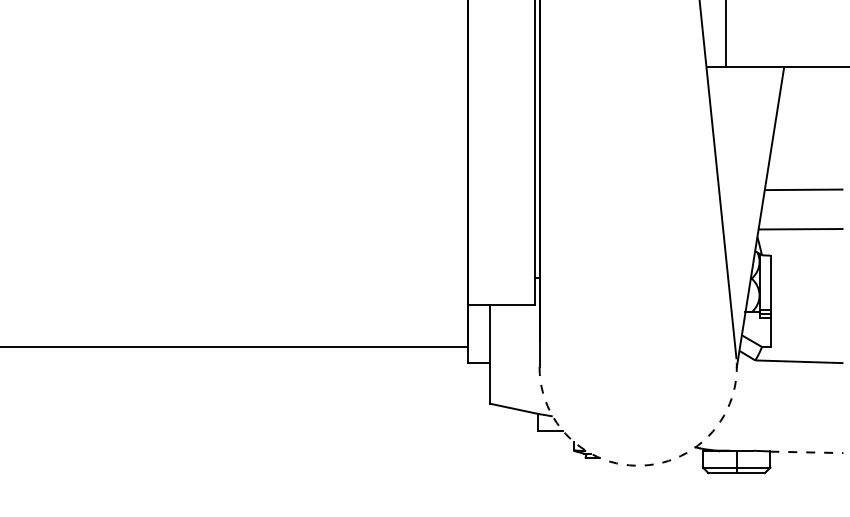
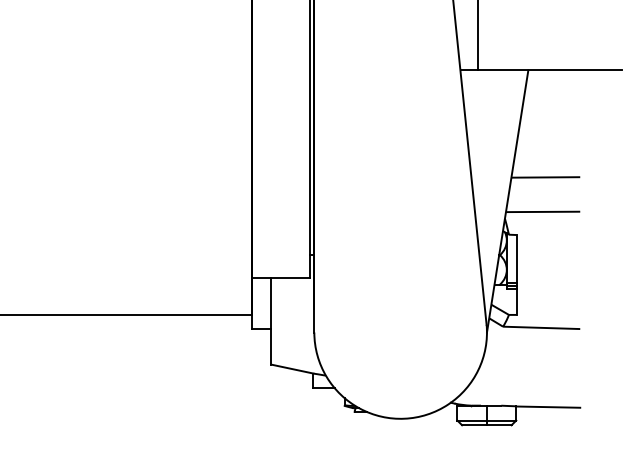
line: (806, 452) -> (547, 407), dashed -> solid
arc: (642, 465) -> (404, 418), dashed -> solid

